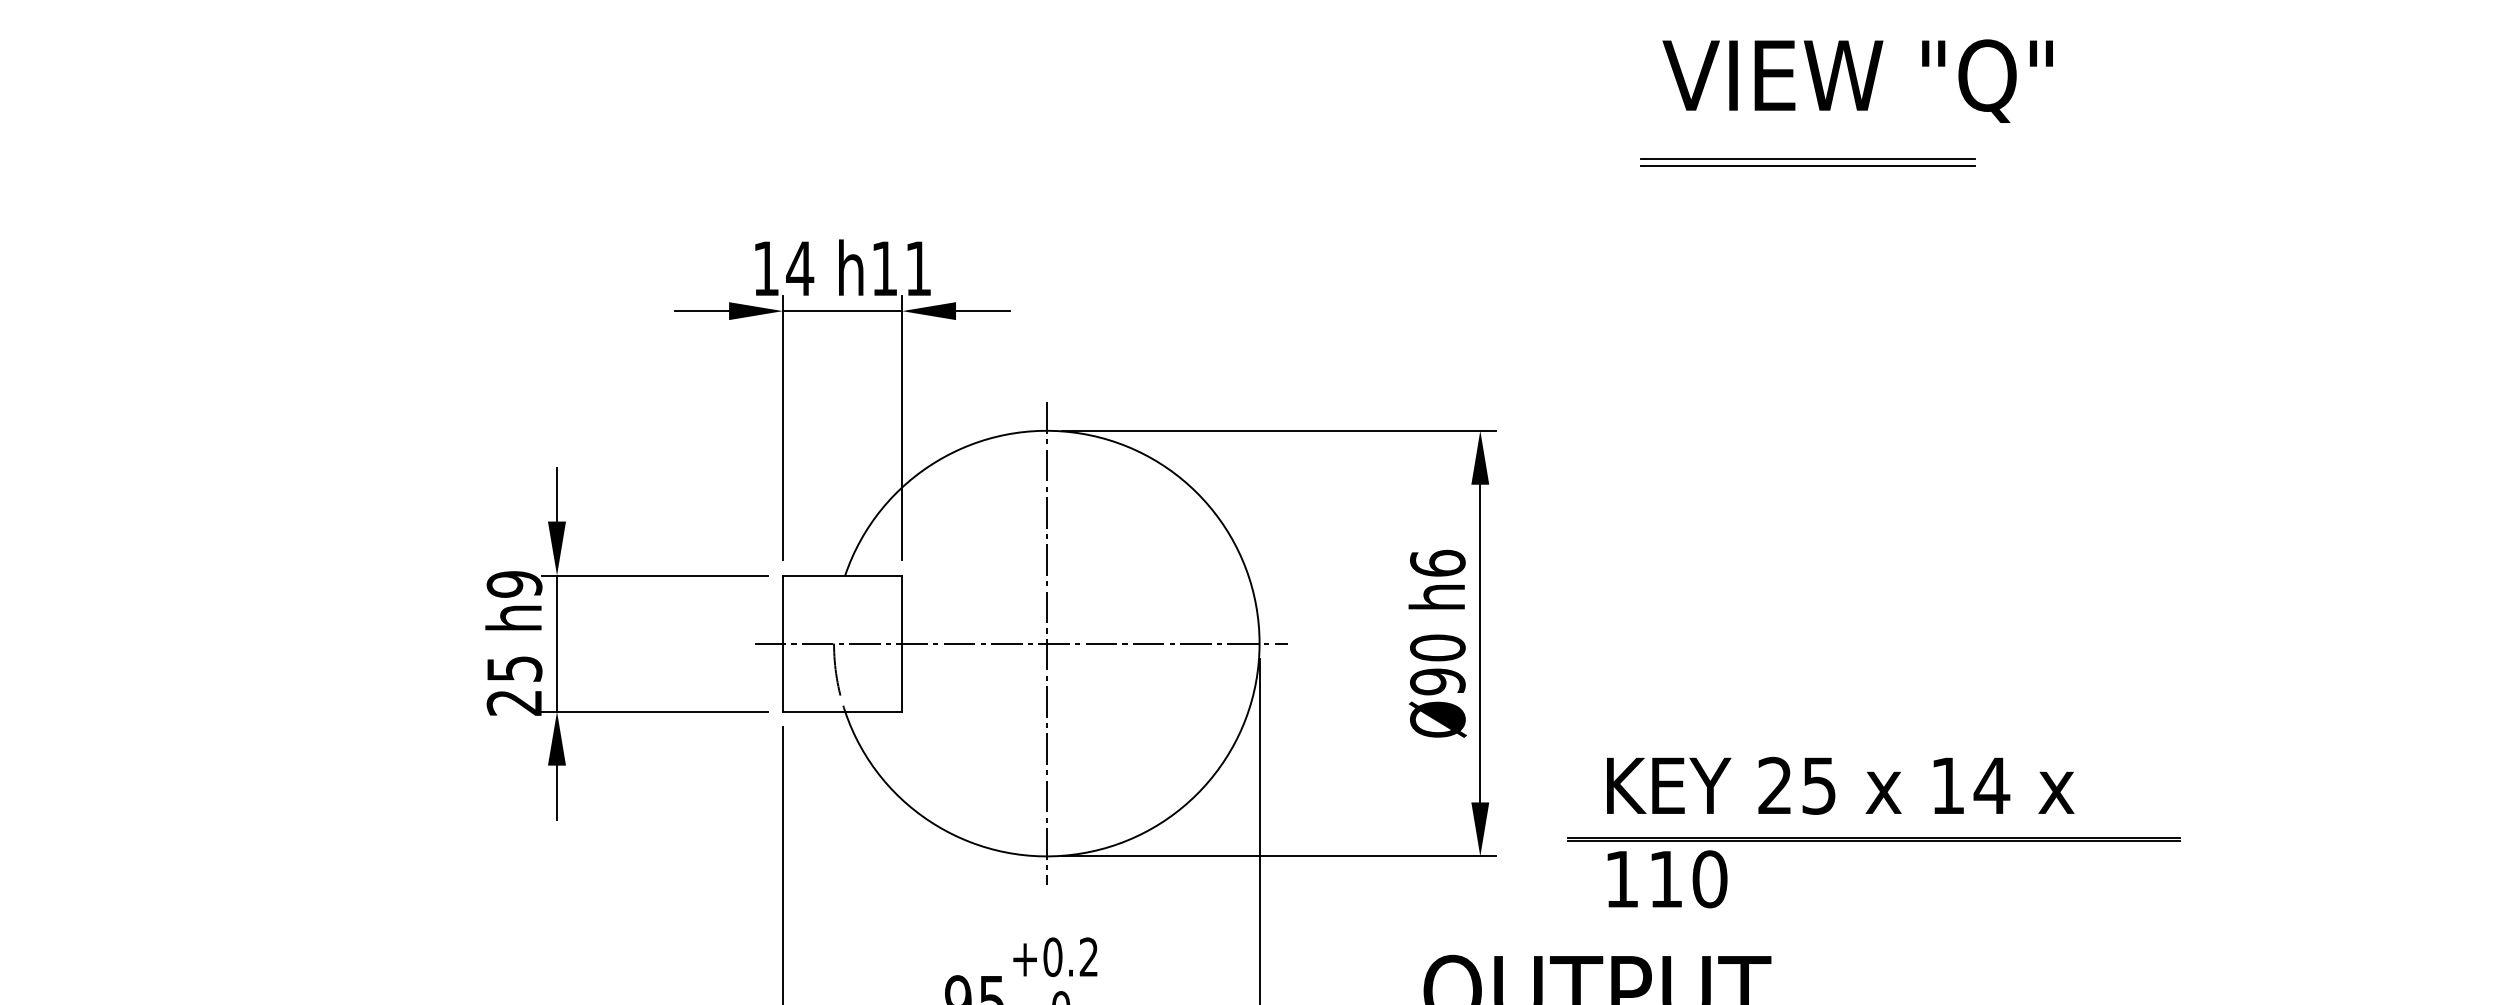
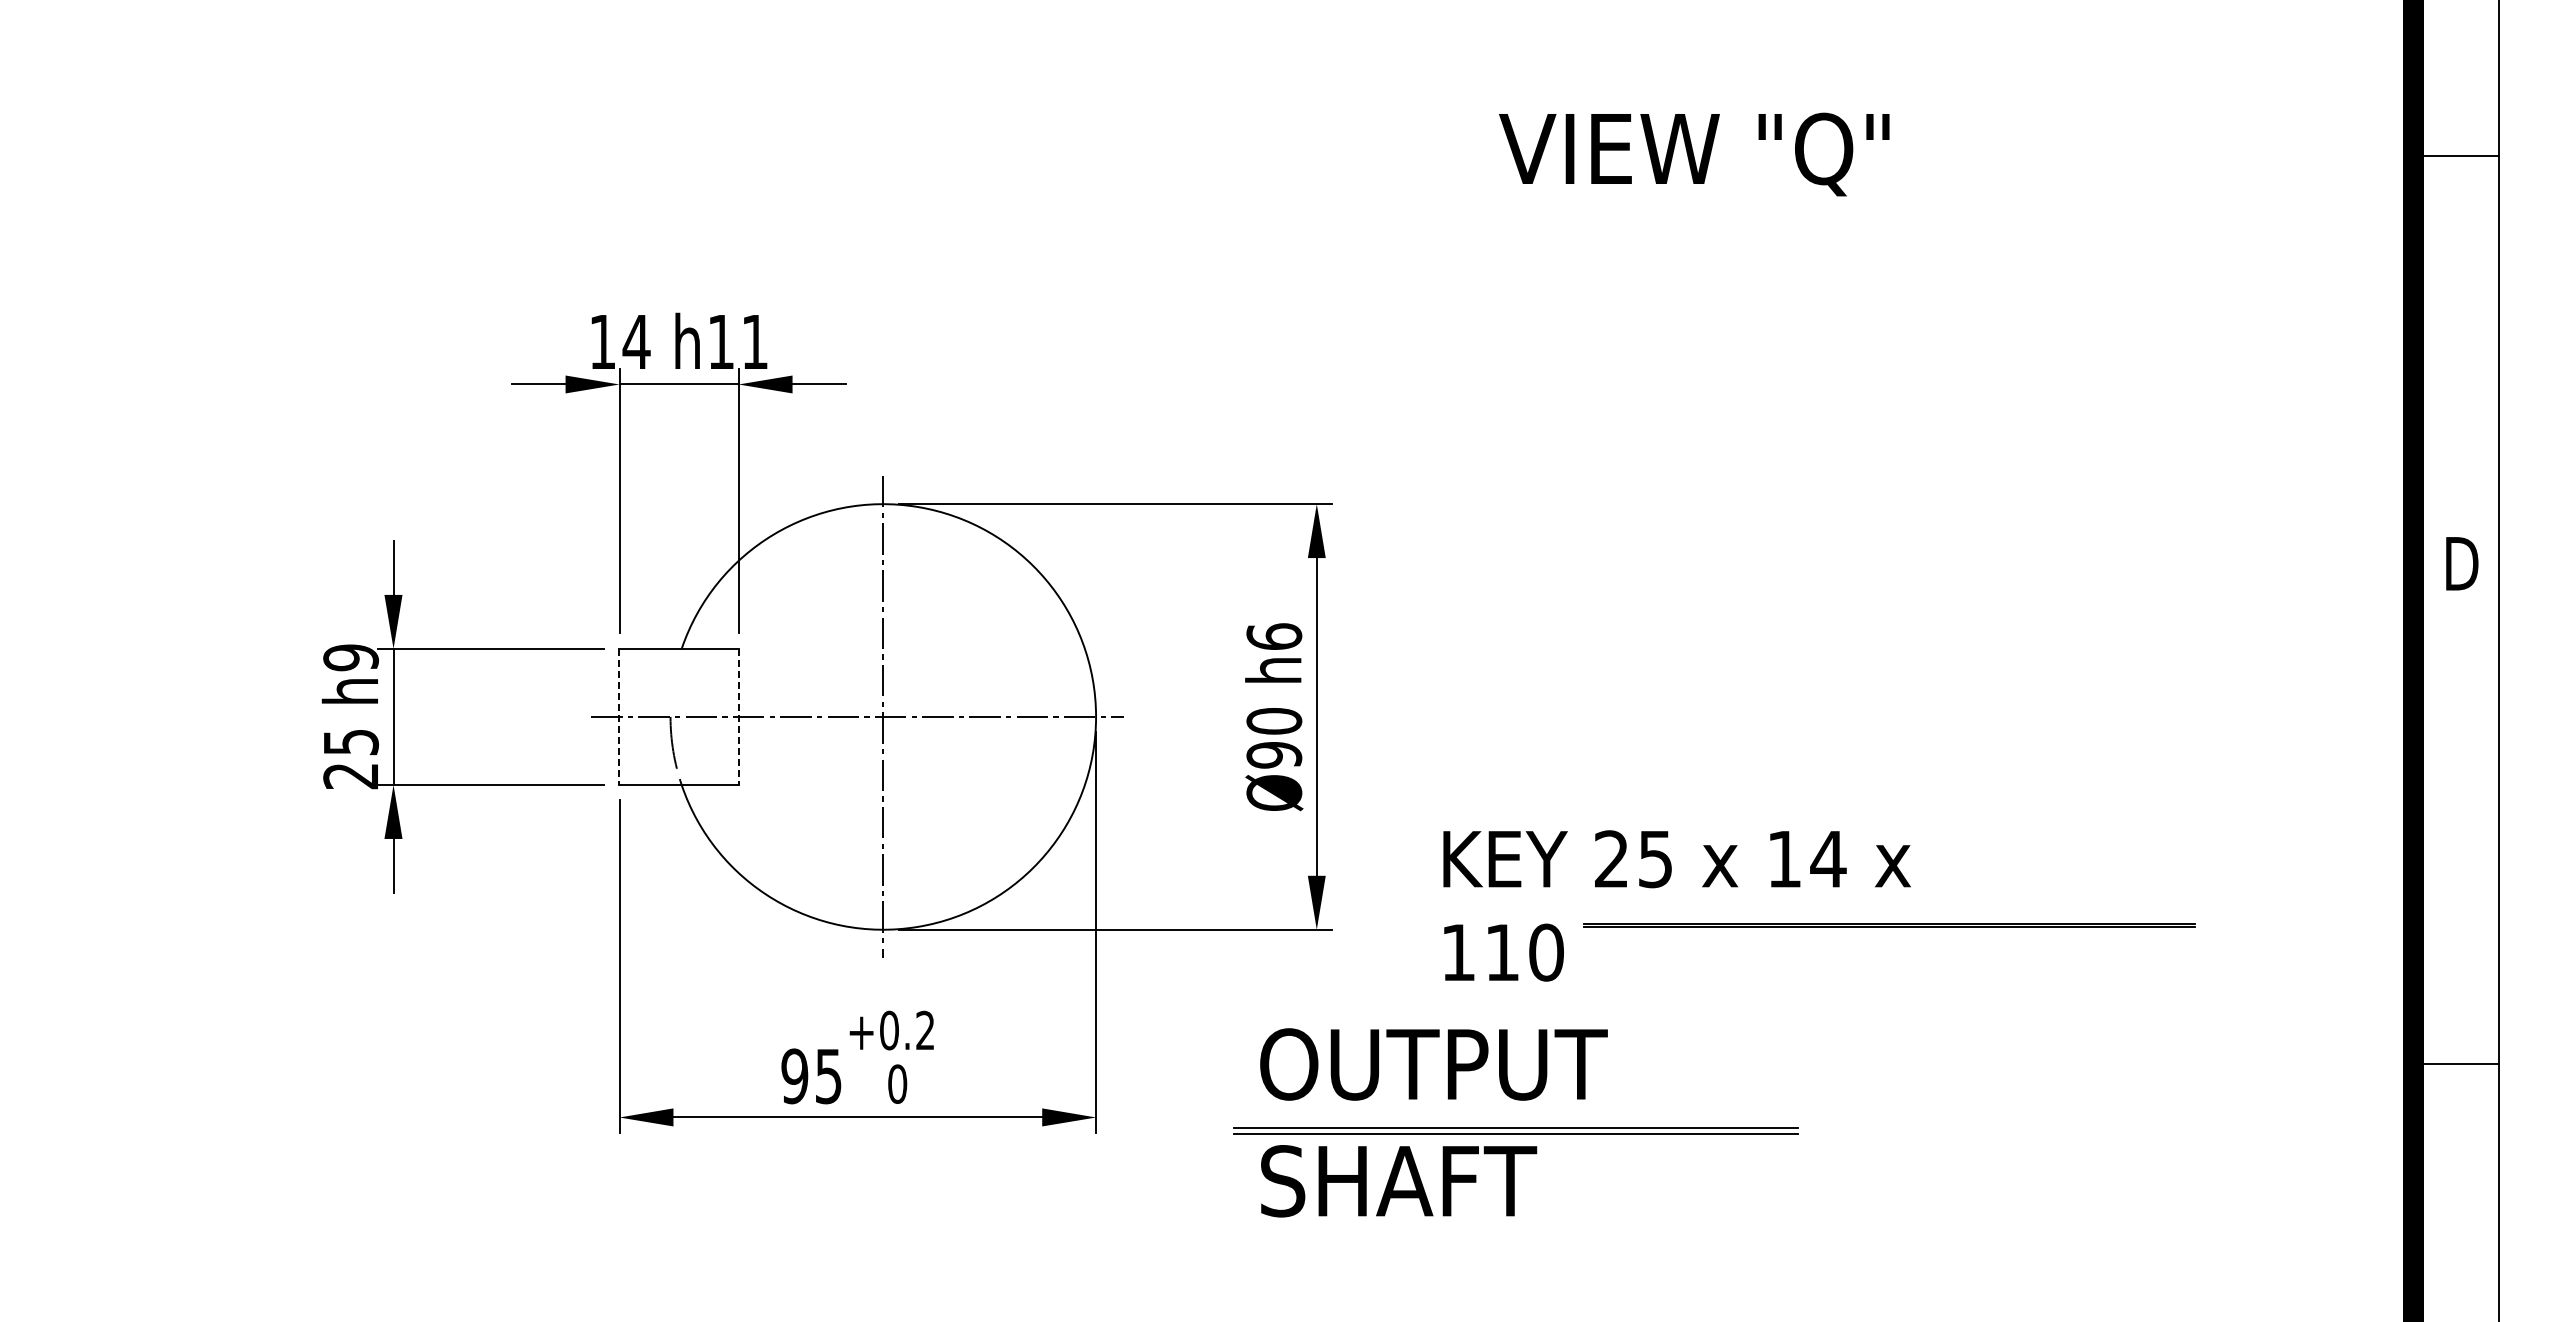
line: (1808, 158) -> (1644, 231), removed
line: (1808, 166) -> (1644, 239), removed
line: (783, 644) -> (619, 717), solid -> dashed
line: (902, 644) -> (738, 717), solid -> dashed
line: (1874, 838) -> (1889, 924), moved

